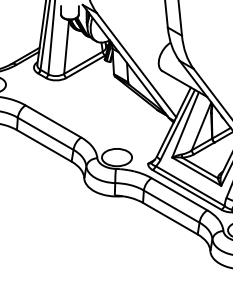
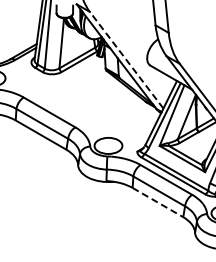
line: (136, 65) -> (126, 60), solid -> dashed
line: (170, 218) -> (158, 202), solid -> dashed

